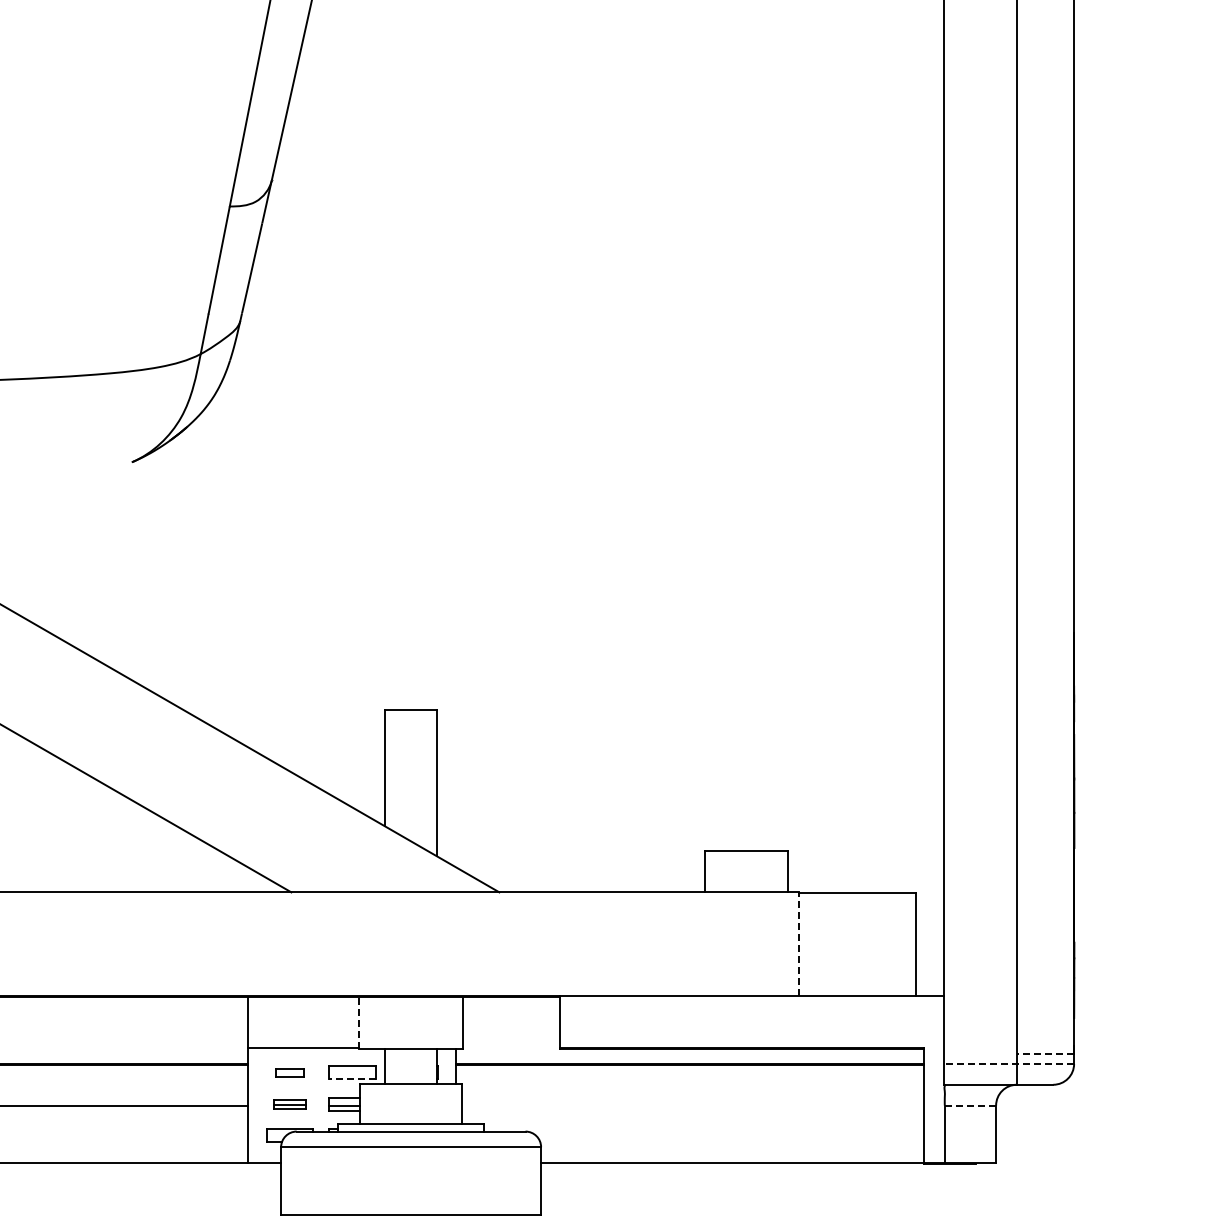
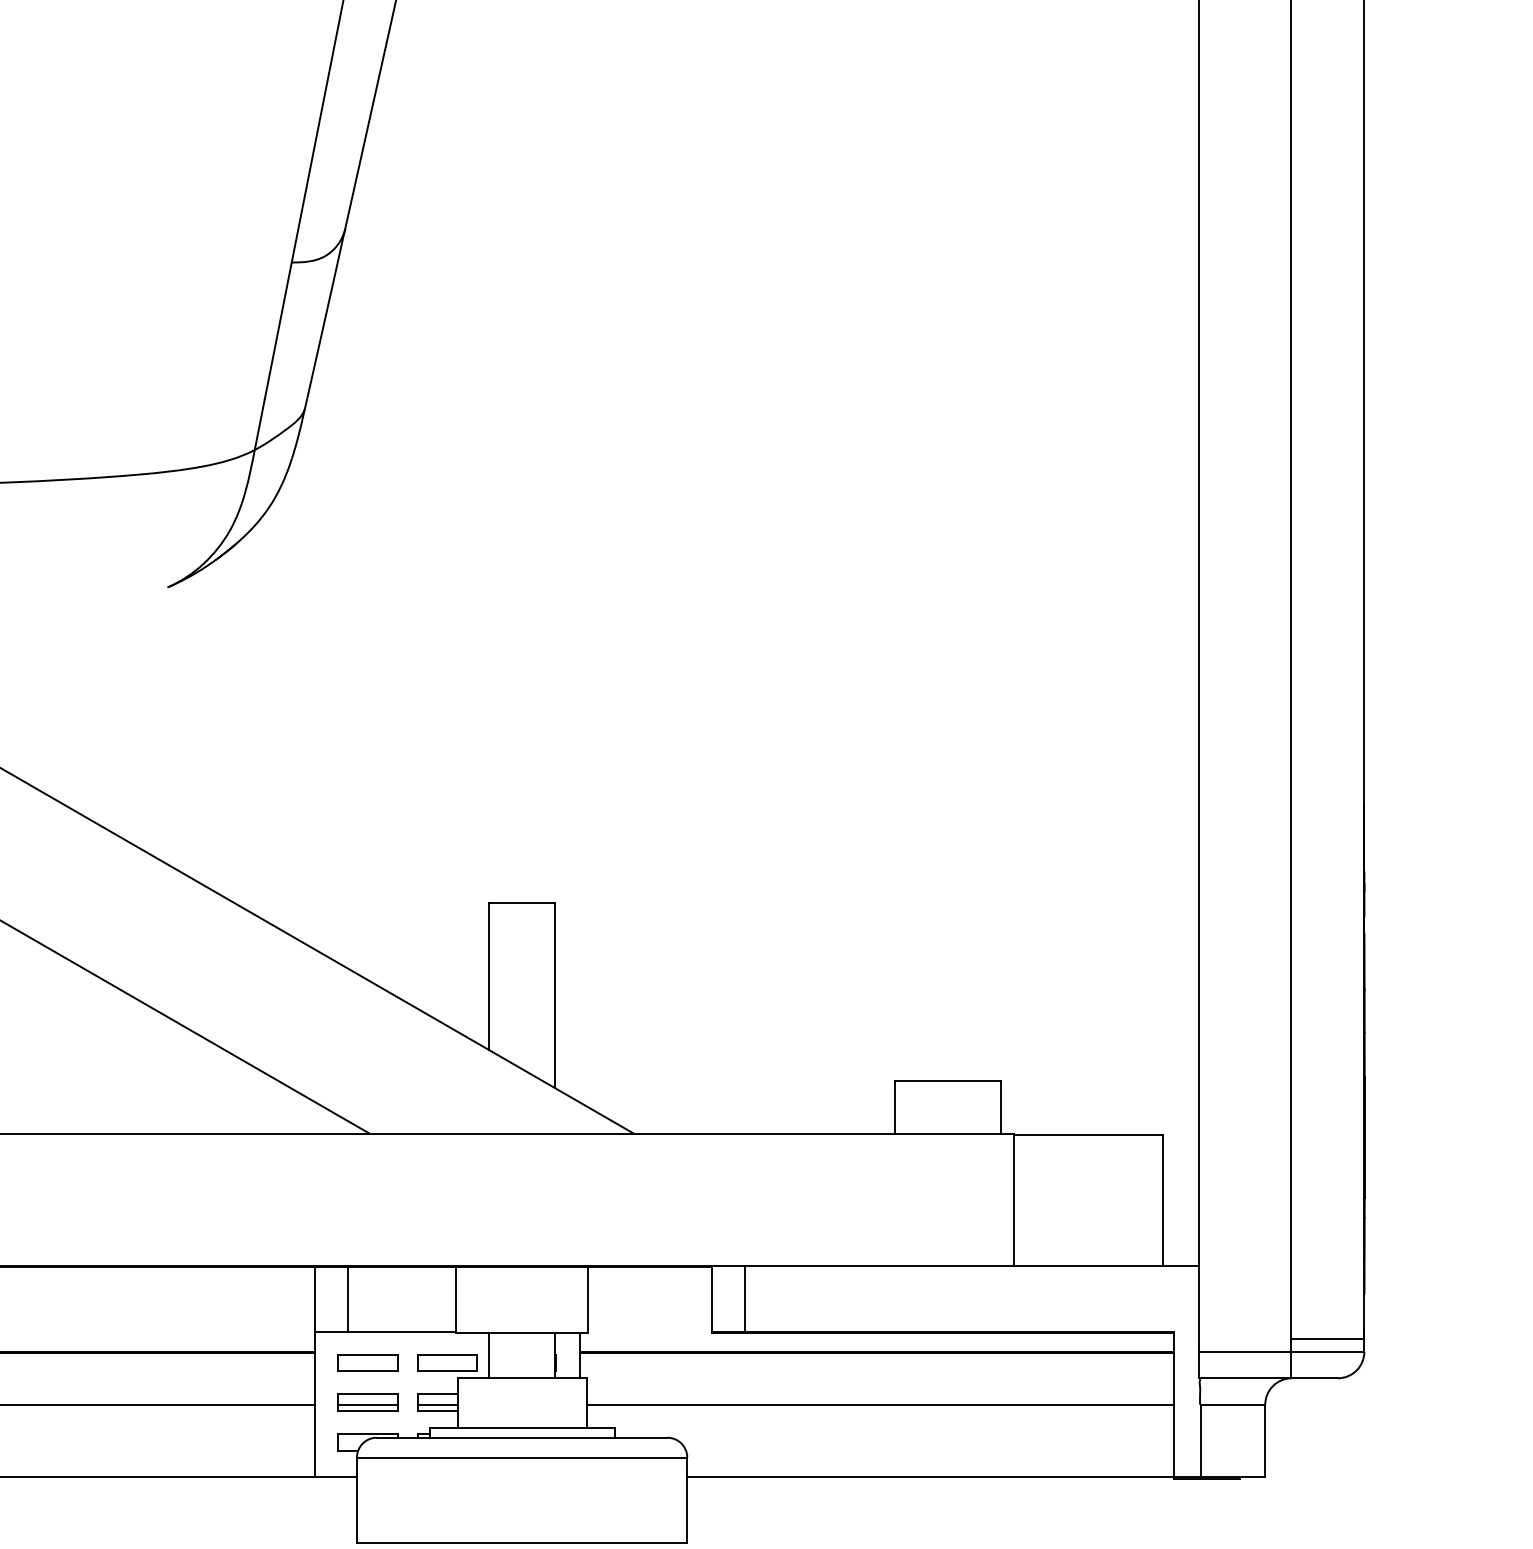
line: (798, 944) -> (1014, 1200), dashed -> solid
line: (274, 1022) -> (348, 1299), added
line: (586, 1022) -> (744, 1299), added
line: (359, 1023) -> (456, 1300), dashed -> solid
line: (1045, 1053) -> (1328, 1338), dashed -> solid
line: (1009, 1063) -> (1282, 1351), dashed -> solid
part: (289, 1072) -> (367, 1362), size x1.67
line: (351, 1079) -> (446, 1371), dashed -> solid
part: (289, 1104) -> (367, 1403), size x1.43
line: (692, 1105) -> (879, 1404), added
line: (970, 1105) -> (1232, 1404), dashed -> solid

